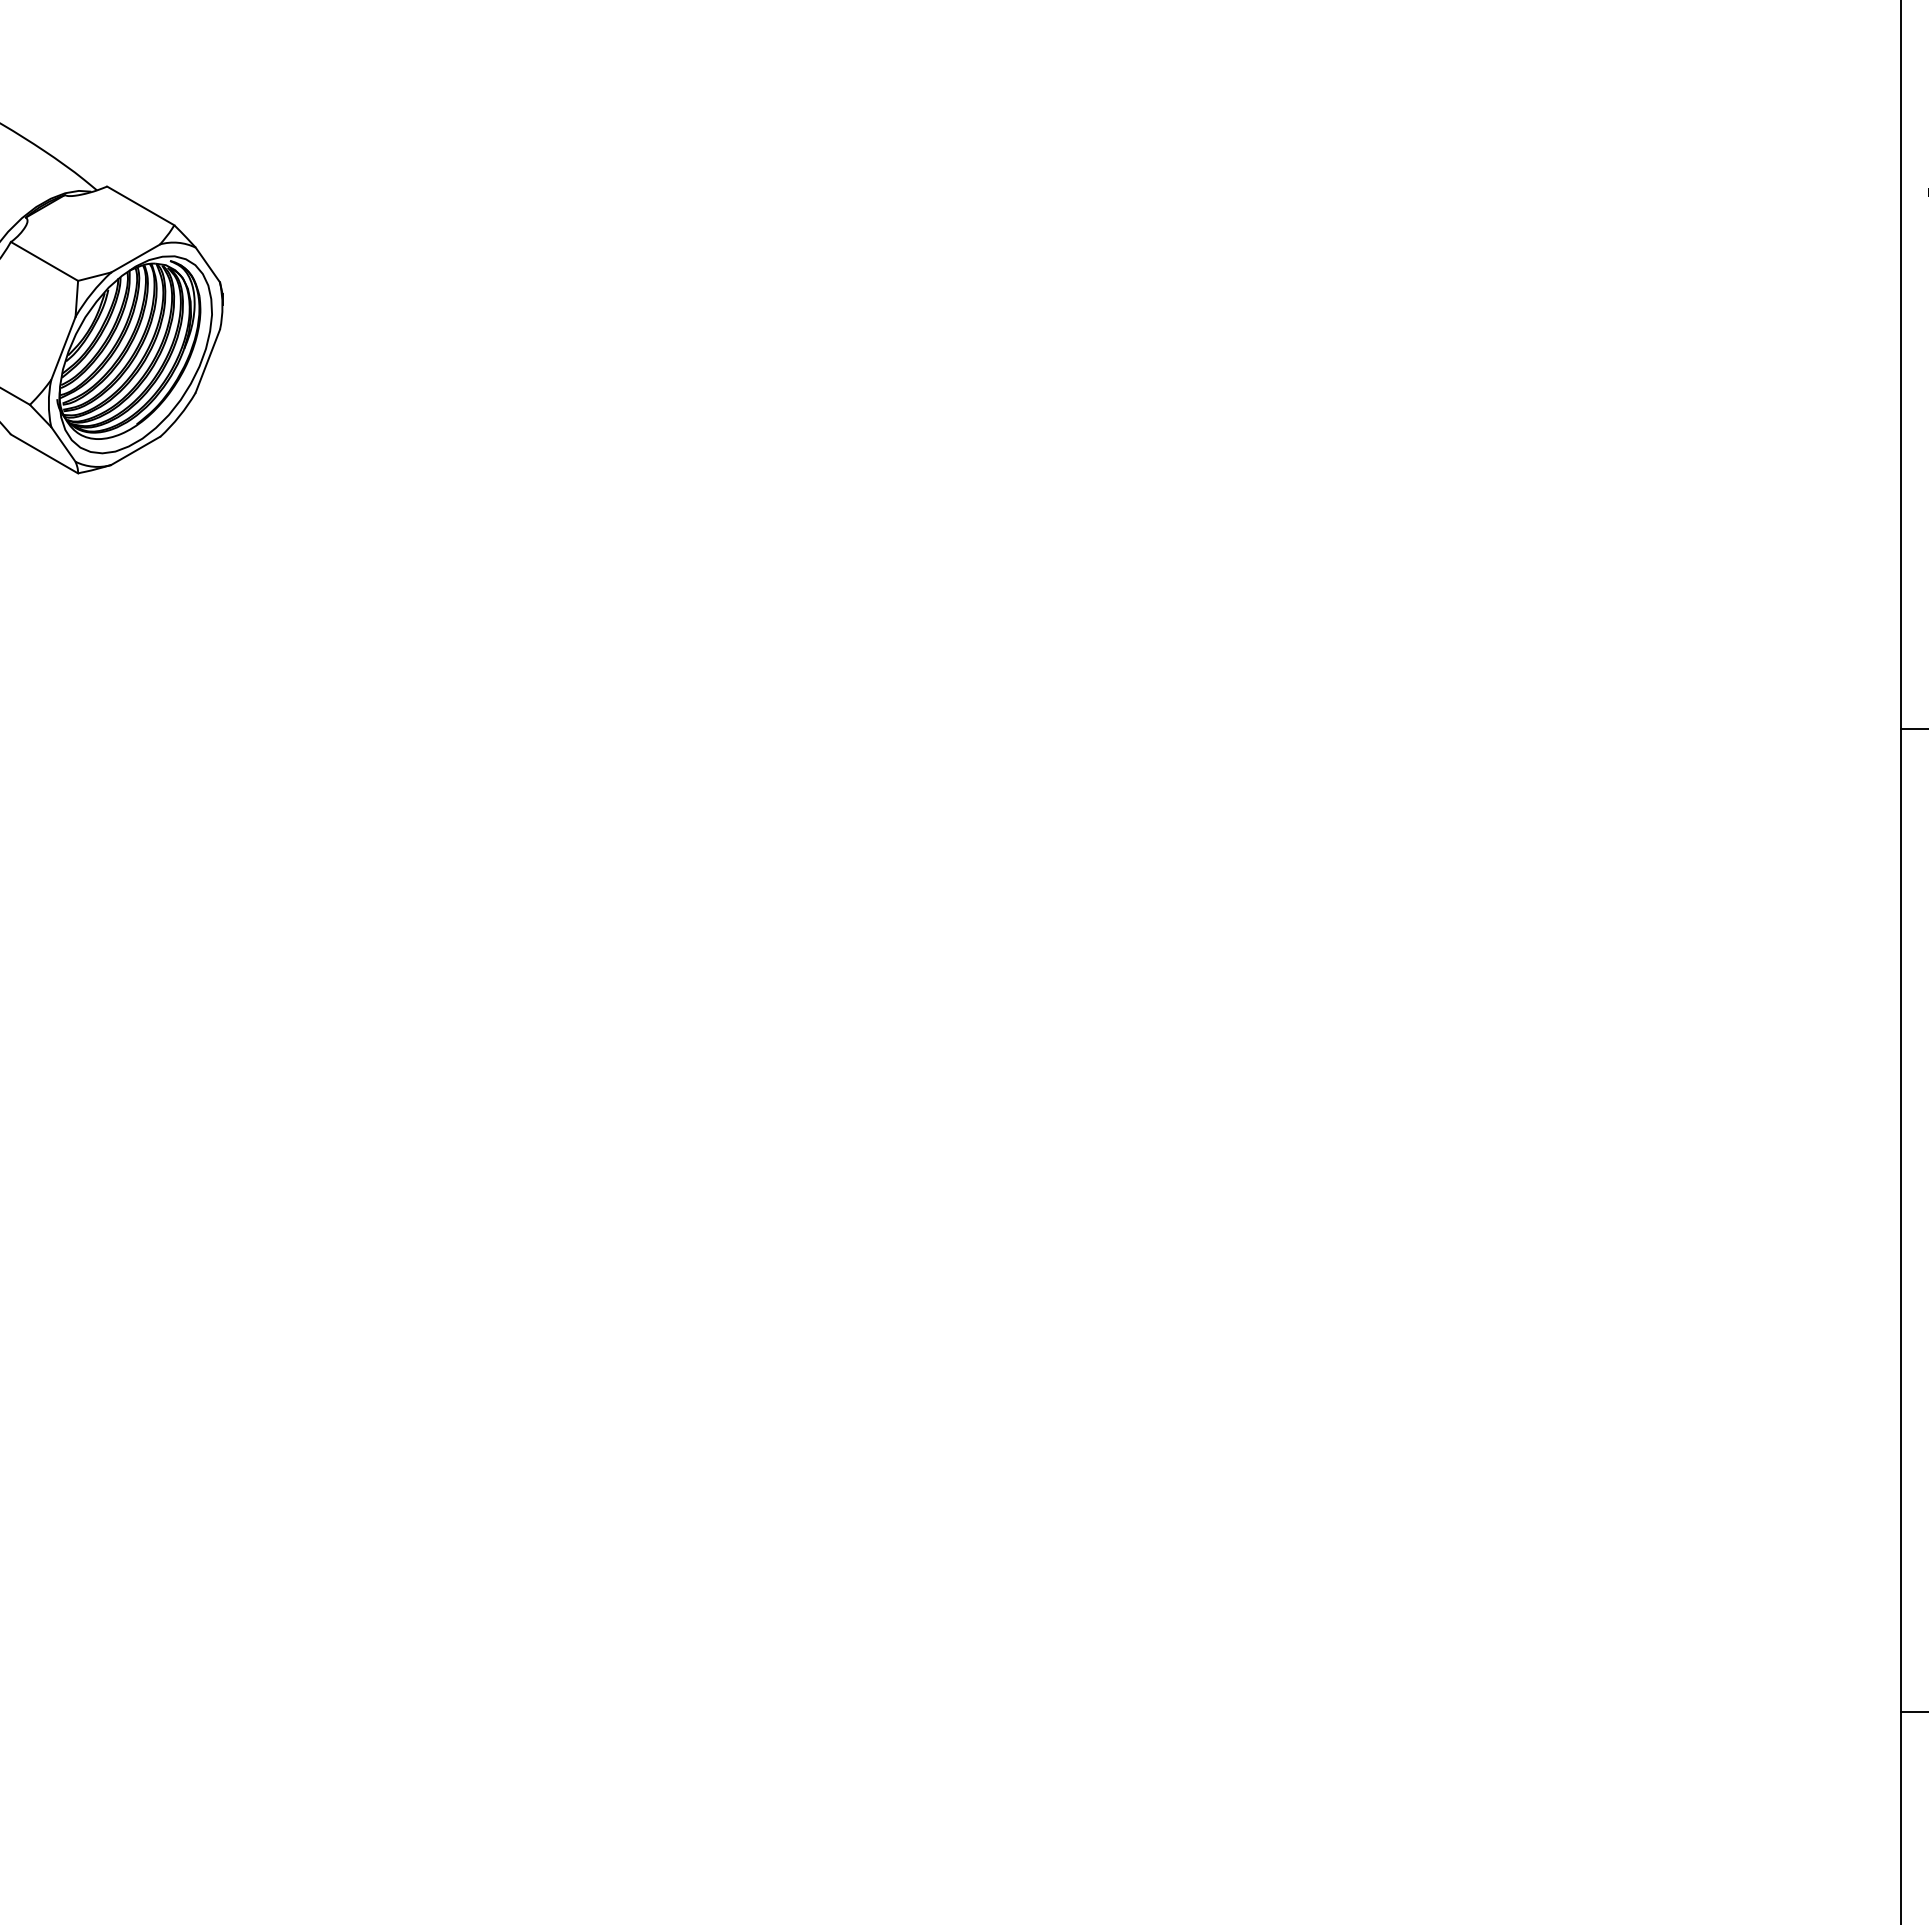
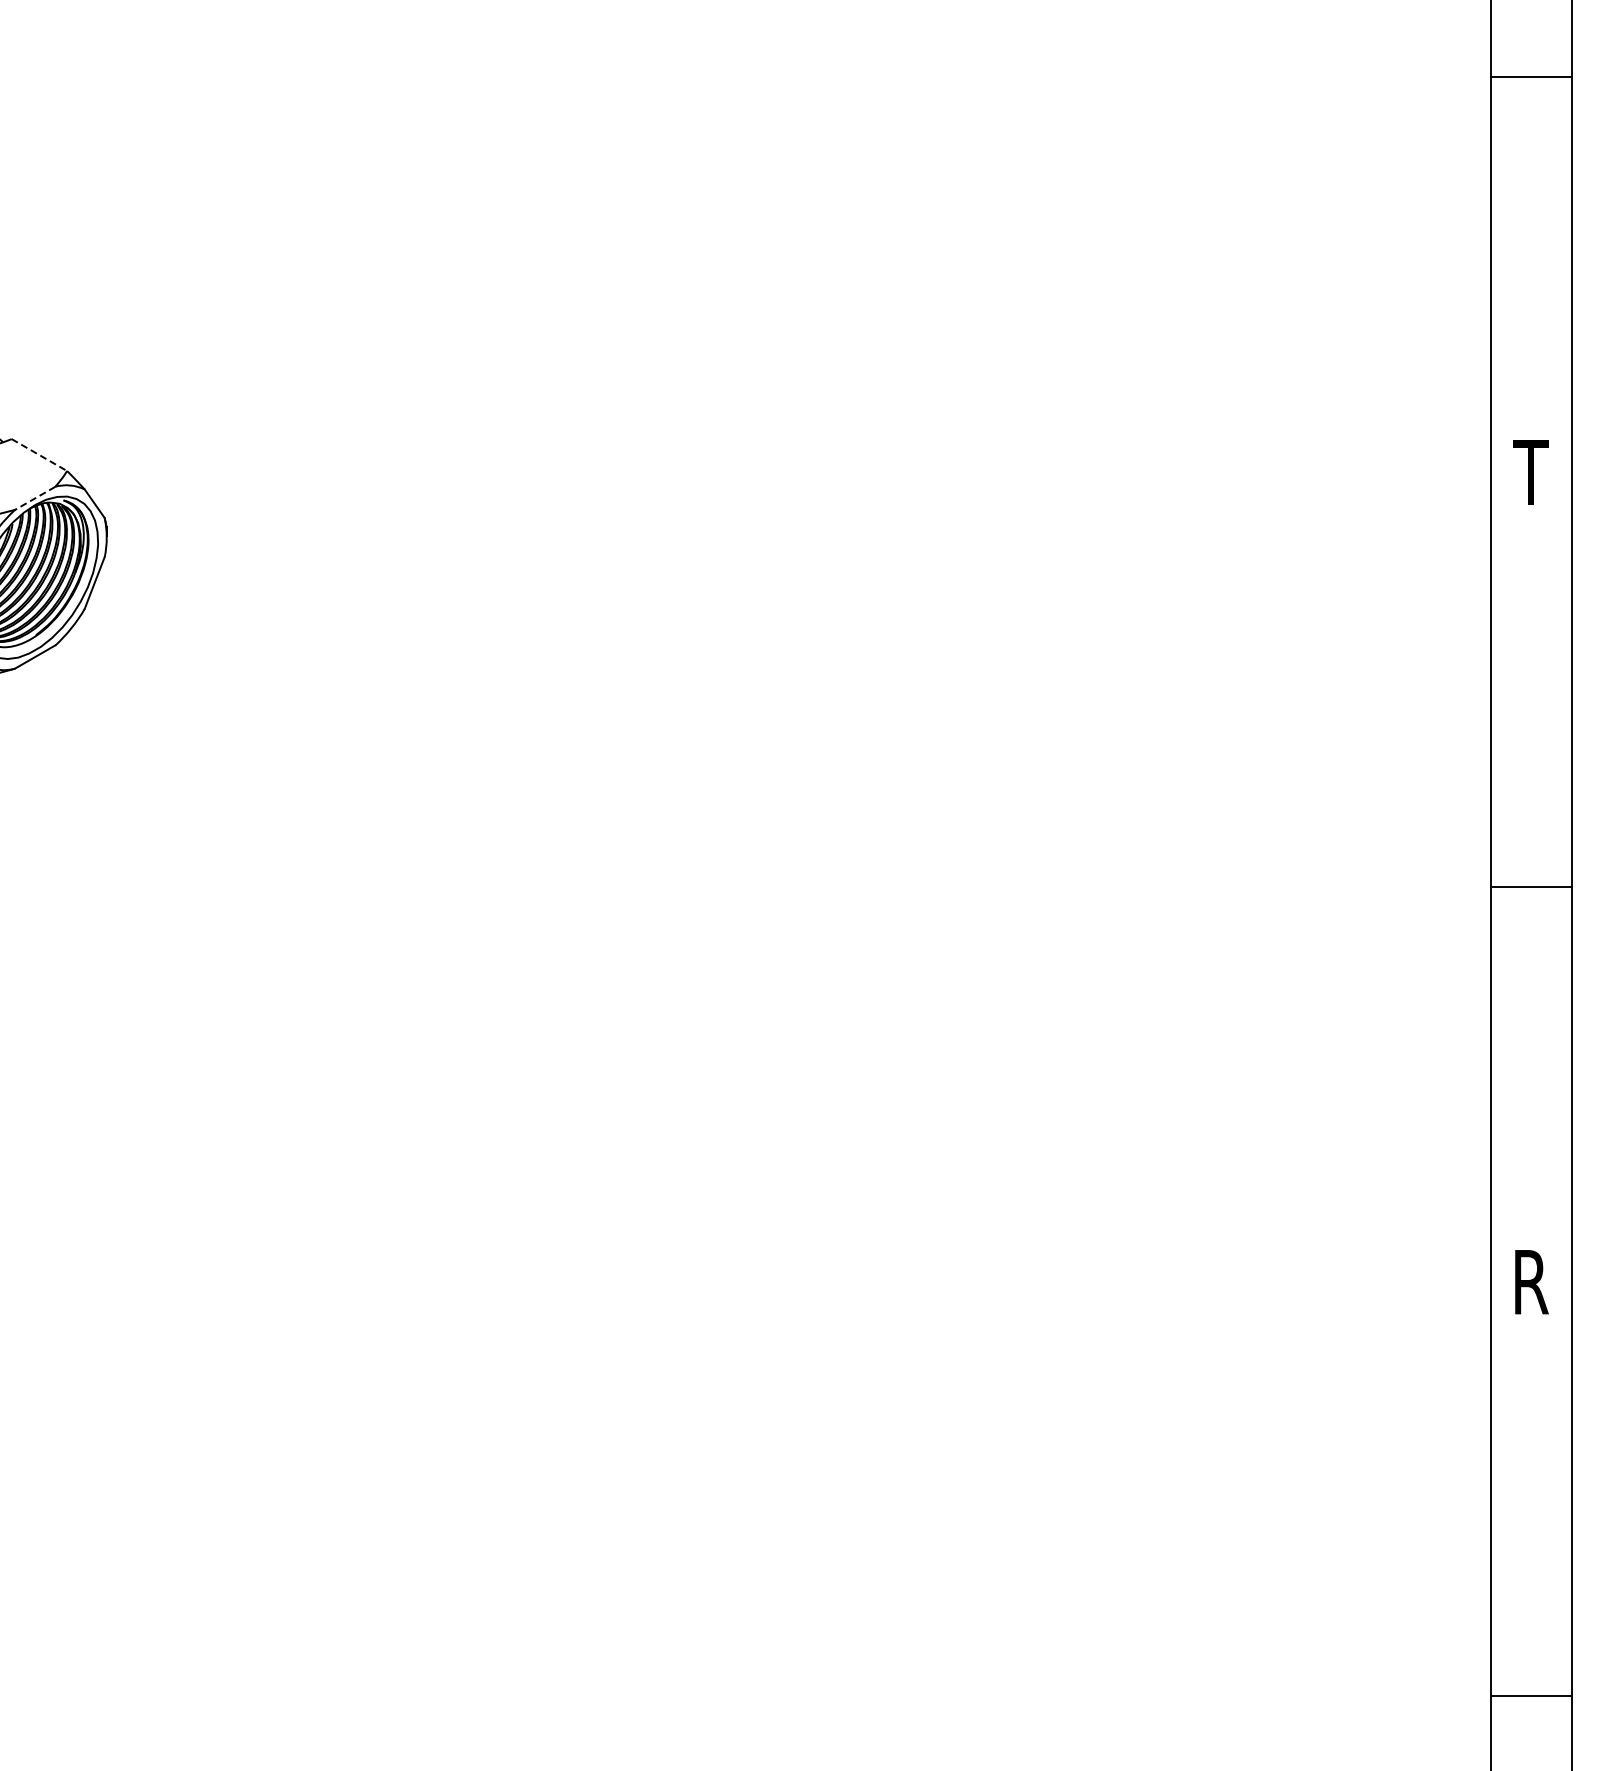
line: (140, 206) -> (39, 455), solid -> dashed
line: (134, 258) -> (34, 498), solid -> dashed

